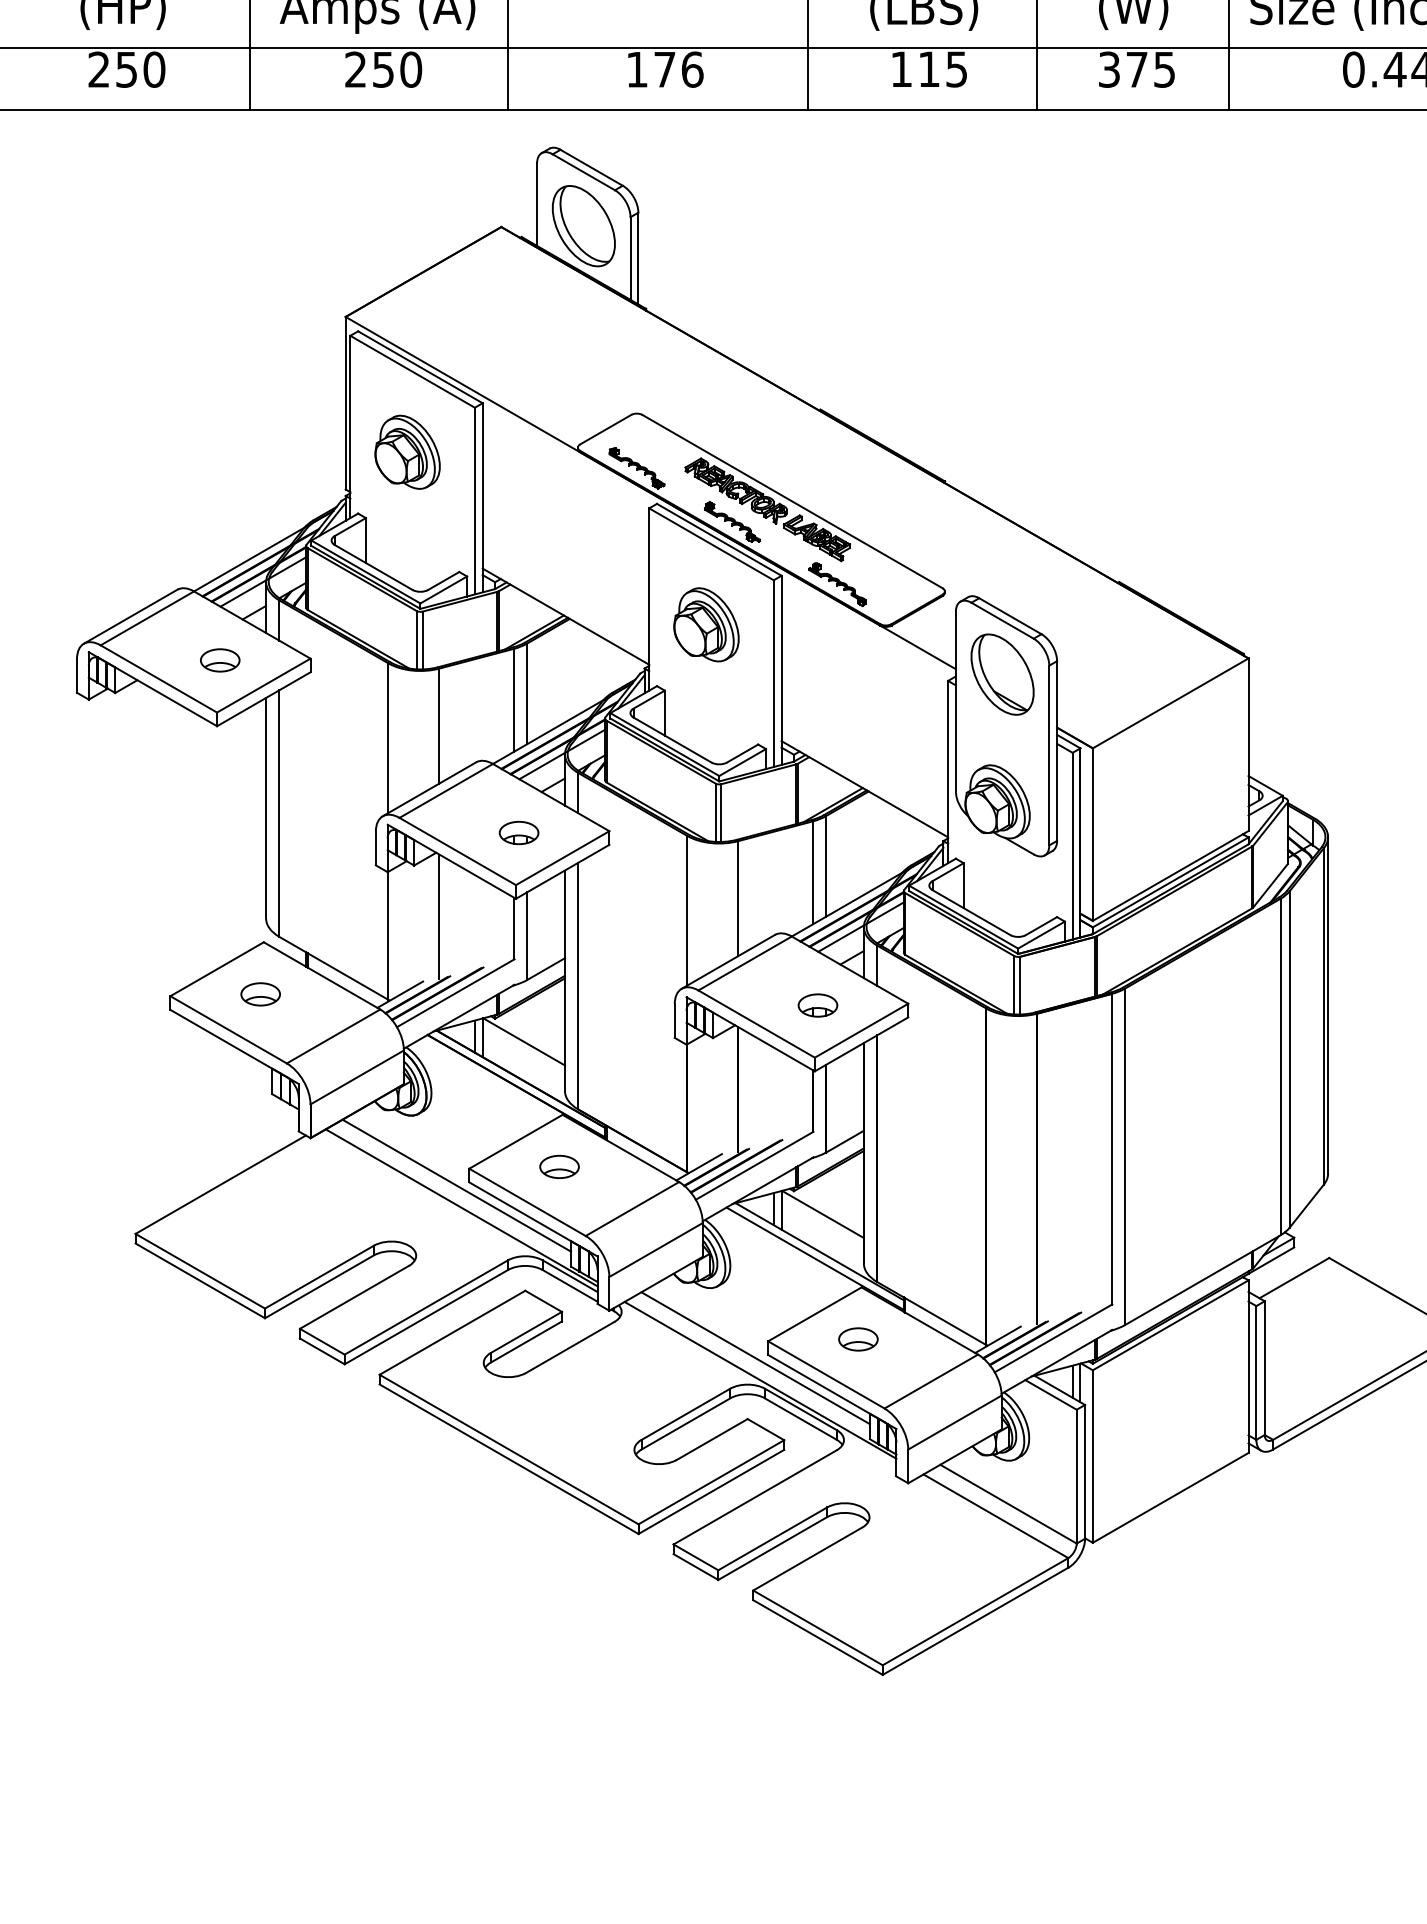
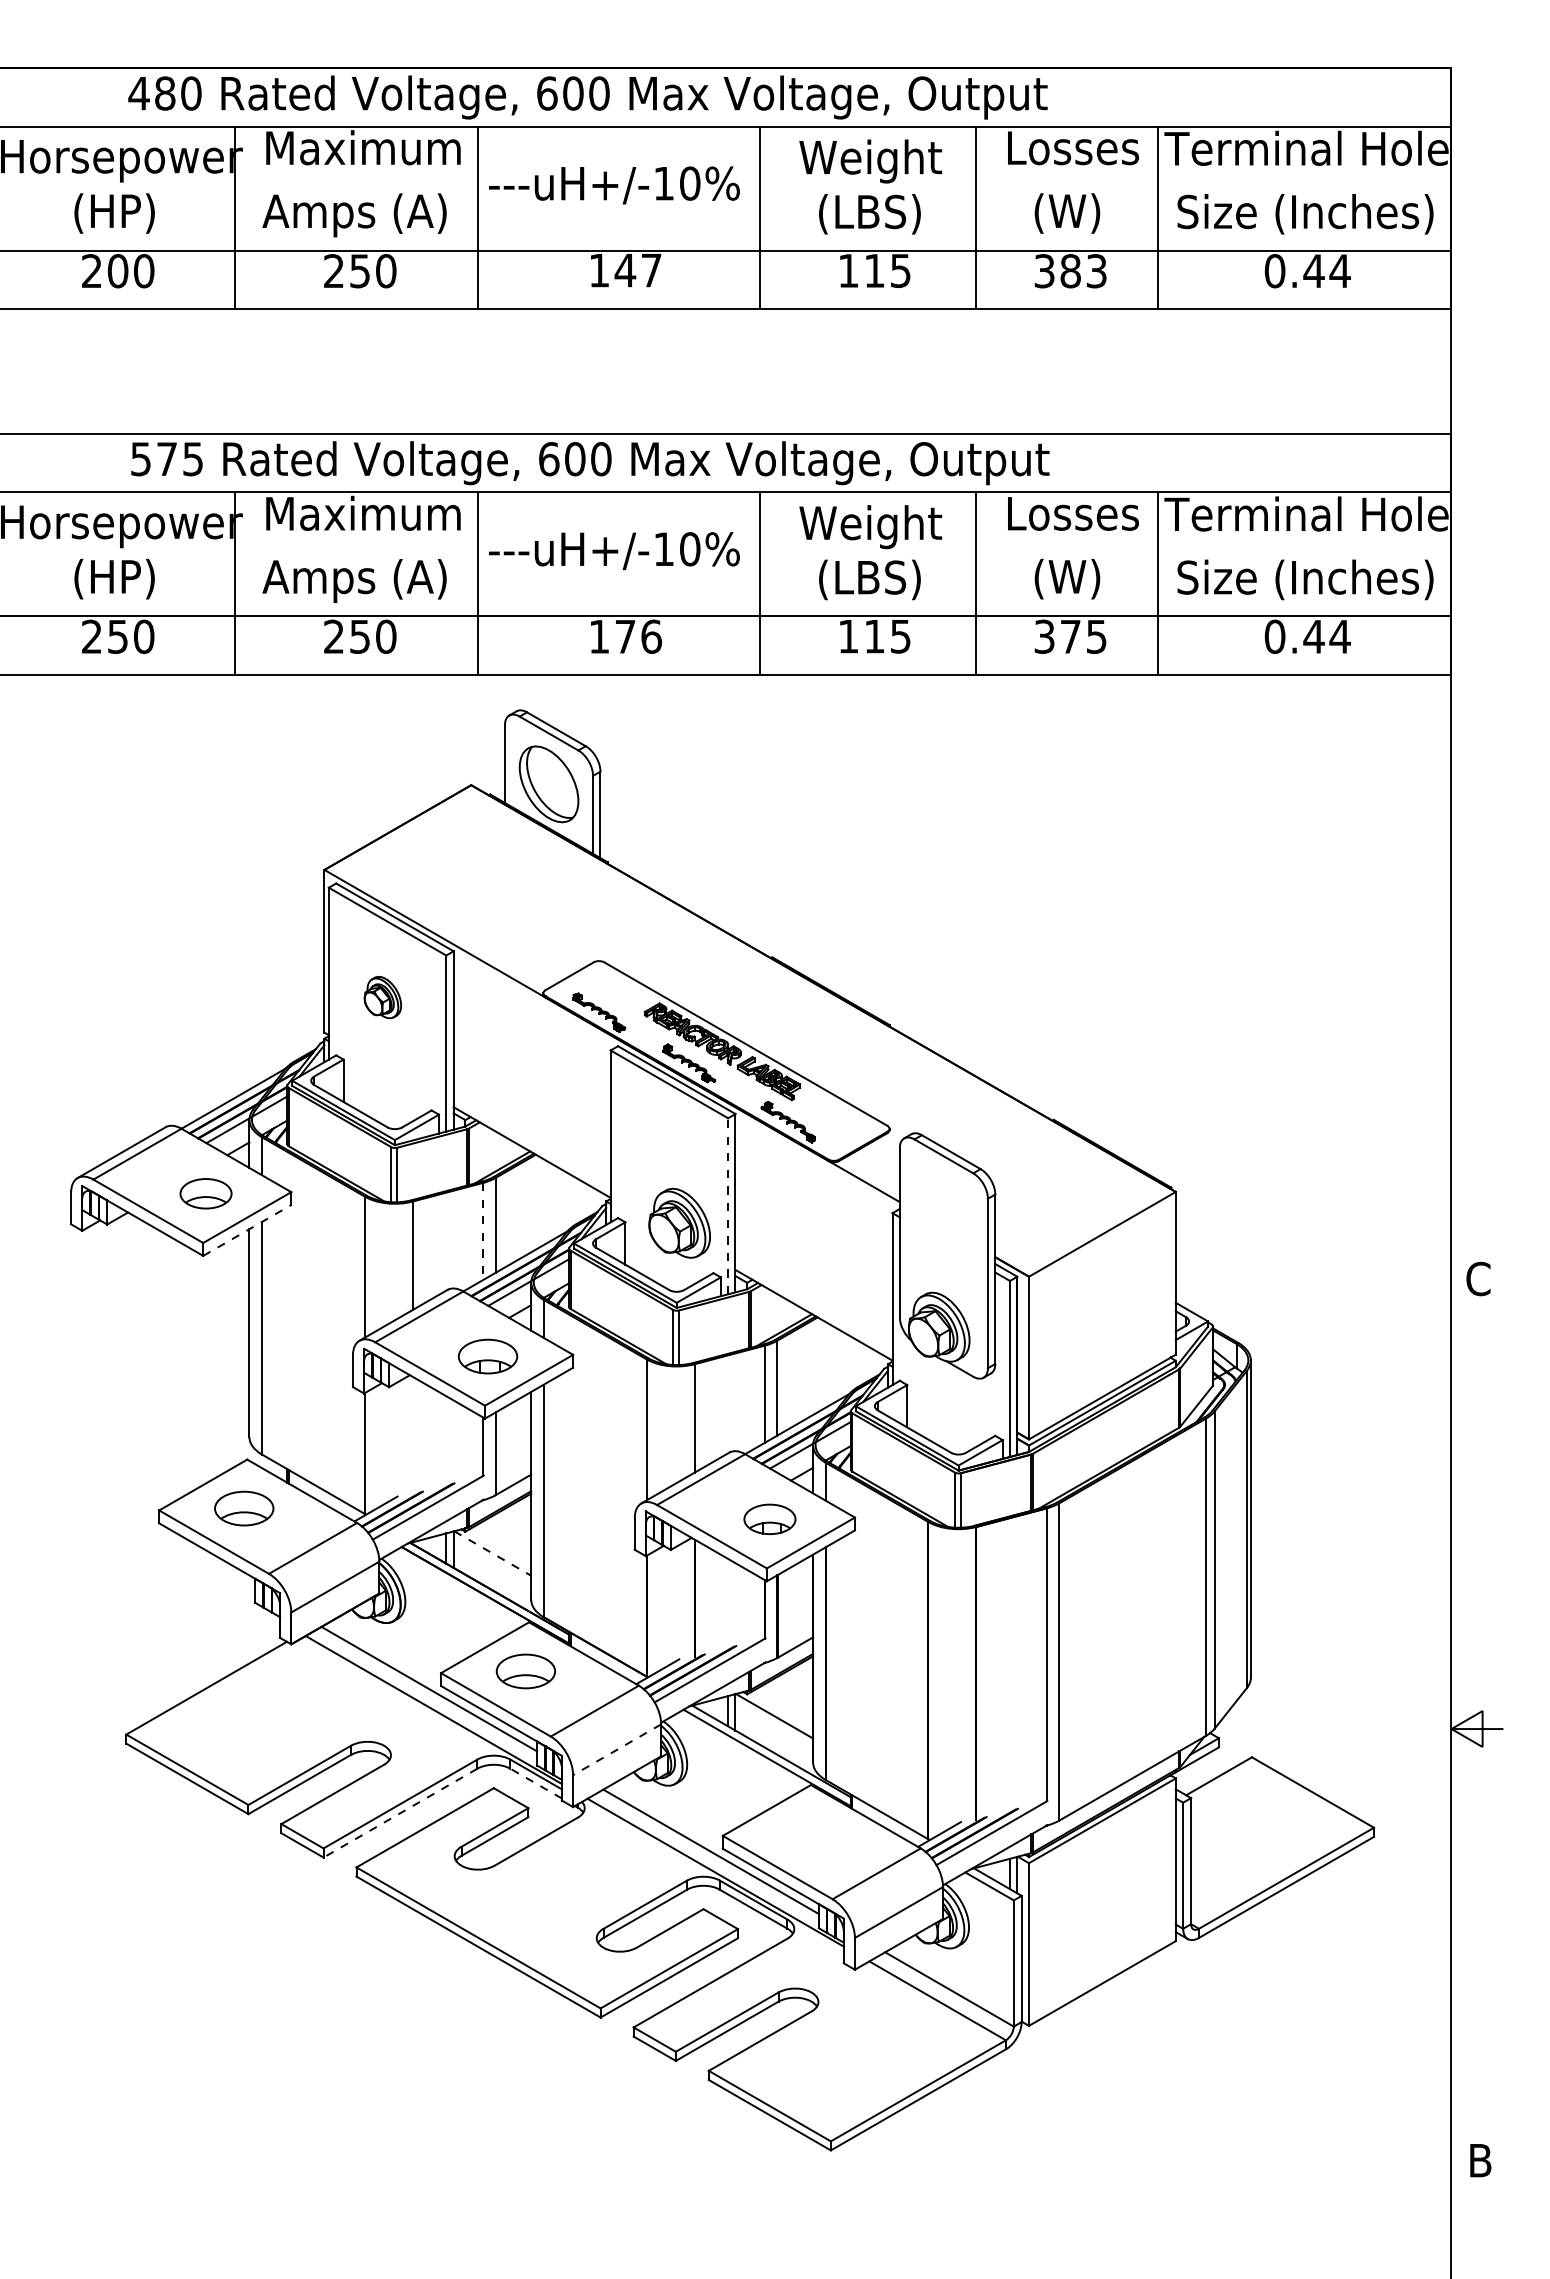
part: (407, 452) -> (382, 997), size x0.6
part: (706, 624) -> (679, 1222), moved
part: (220, 660) -> (206, 1193), size x1.4
line: (774, 672) -> (728, 1205), solid -> dashed
part: (1002, 674) -> (943, 1207), removed
line: (264, 699) -> (247, 1230), solid -> dashed
line: (514, 700) -> (483, 1231), solid -> dashed
part: (518, 832) -> (487, 1356), size x1.6
line: (439, 916) -> (412, 1435), removed
part: (260, 994) -> (244, 1508), size x1.6
part: (817, 1004) -> (769, 1518), size x1.4
line: (524, 1041) -> (493, 1553), solid -> dashed
part: (559, 1166) -> (526, 1671), size x1.6
line: (656, 1249) -> (617, 1749), solid -> dashed
line: (570, 1285) -> (536, 1783), solid -> dashed
line: (426, 1317) -> (400, 1813), solid -> dashed
part: (857, 1338) -> (807, 1833), removed

